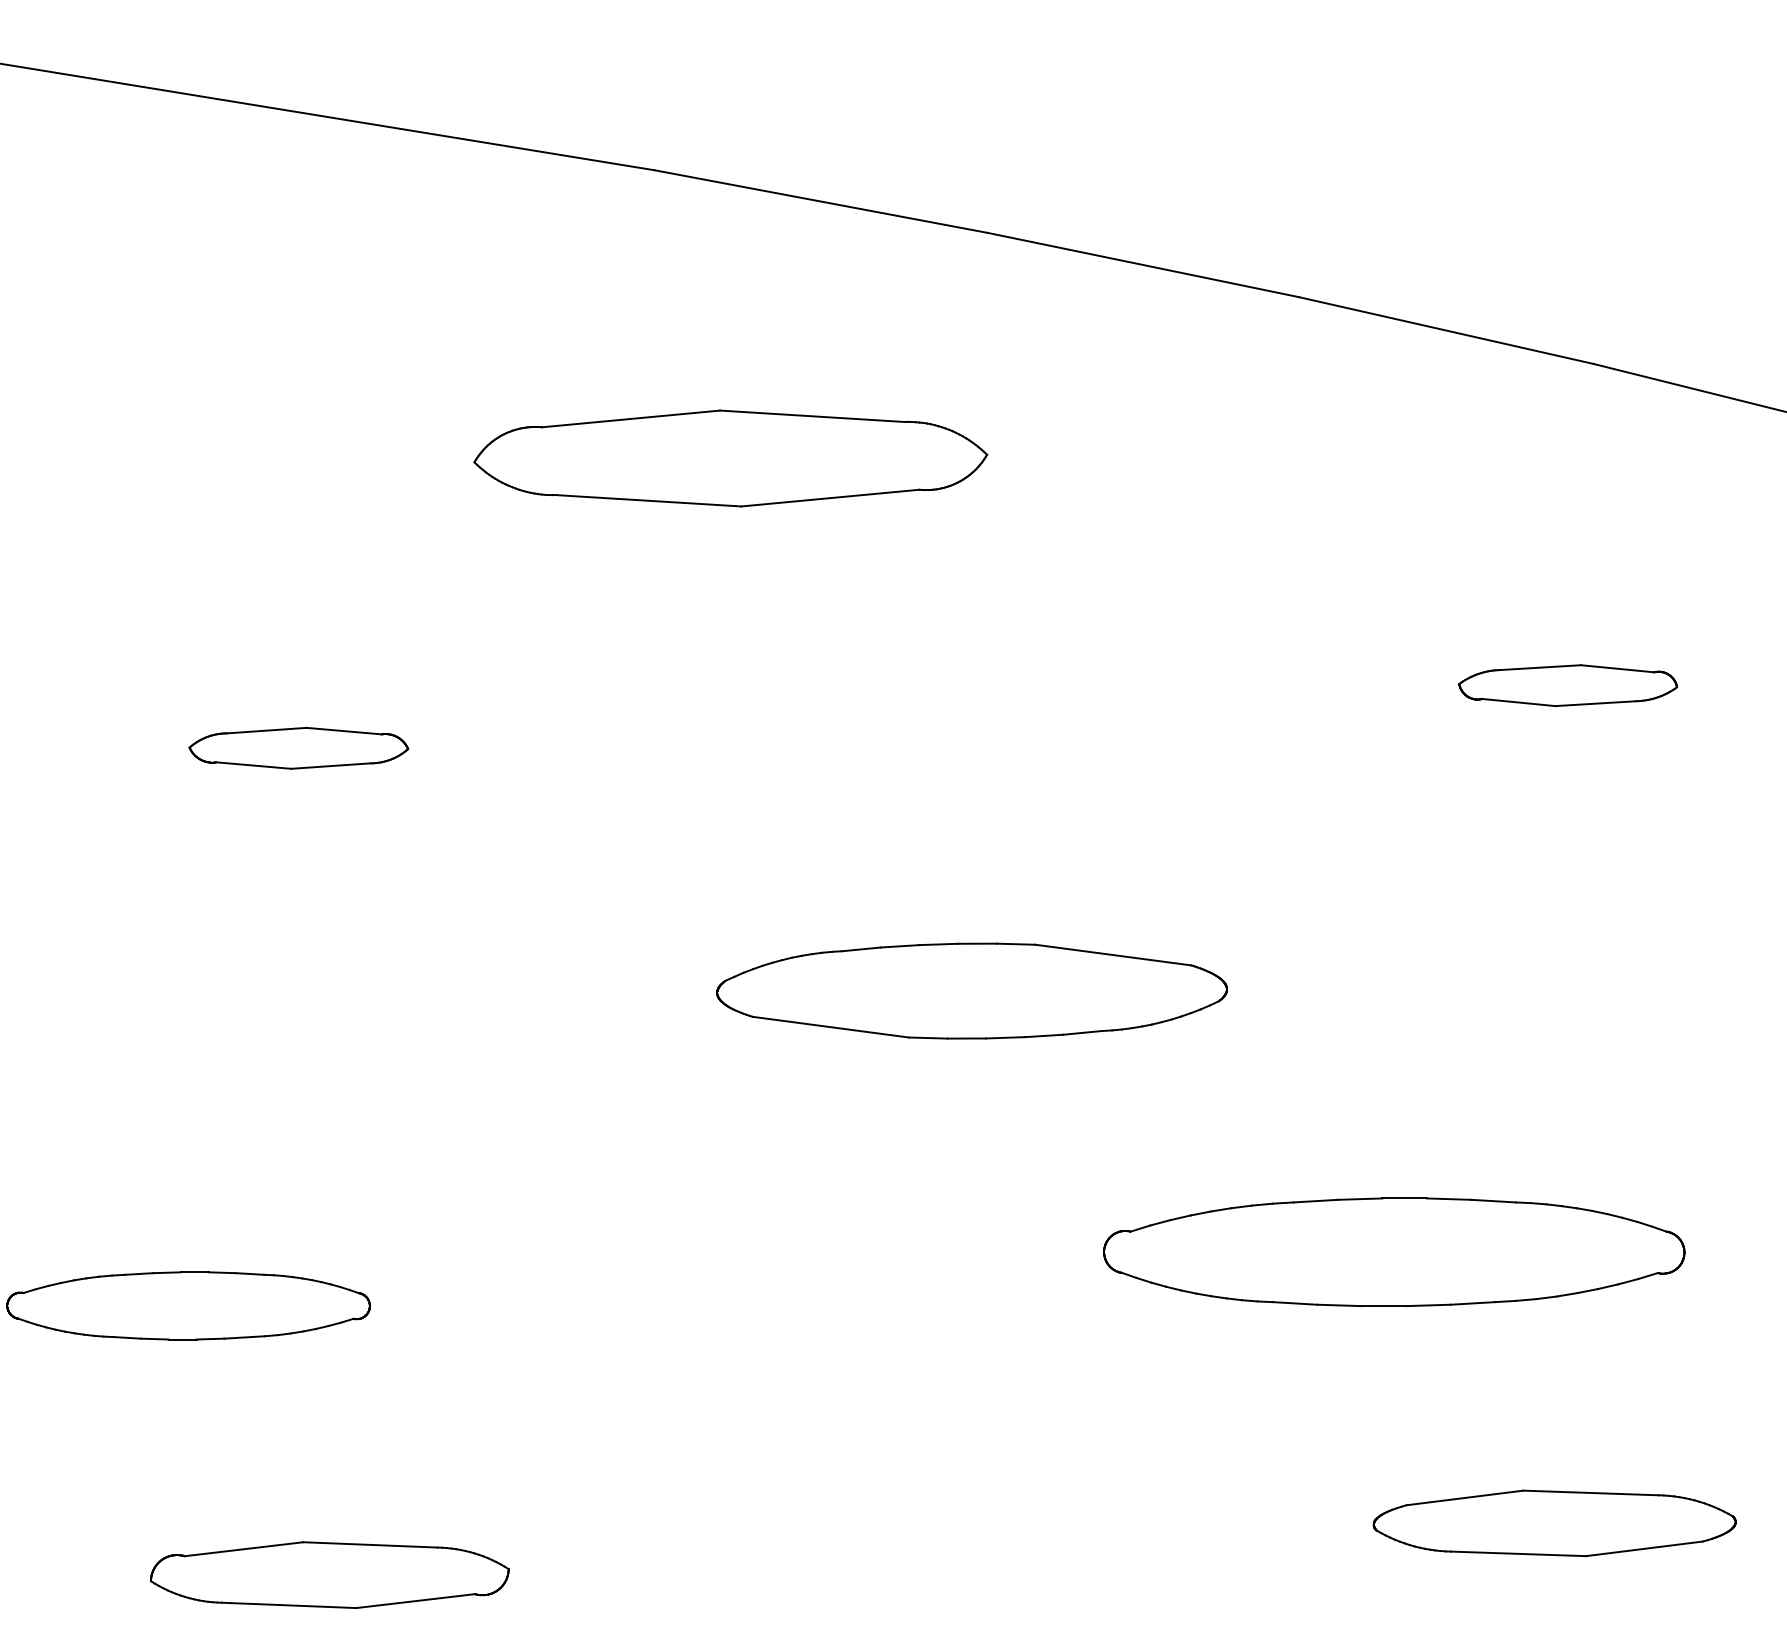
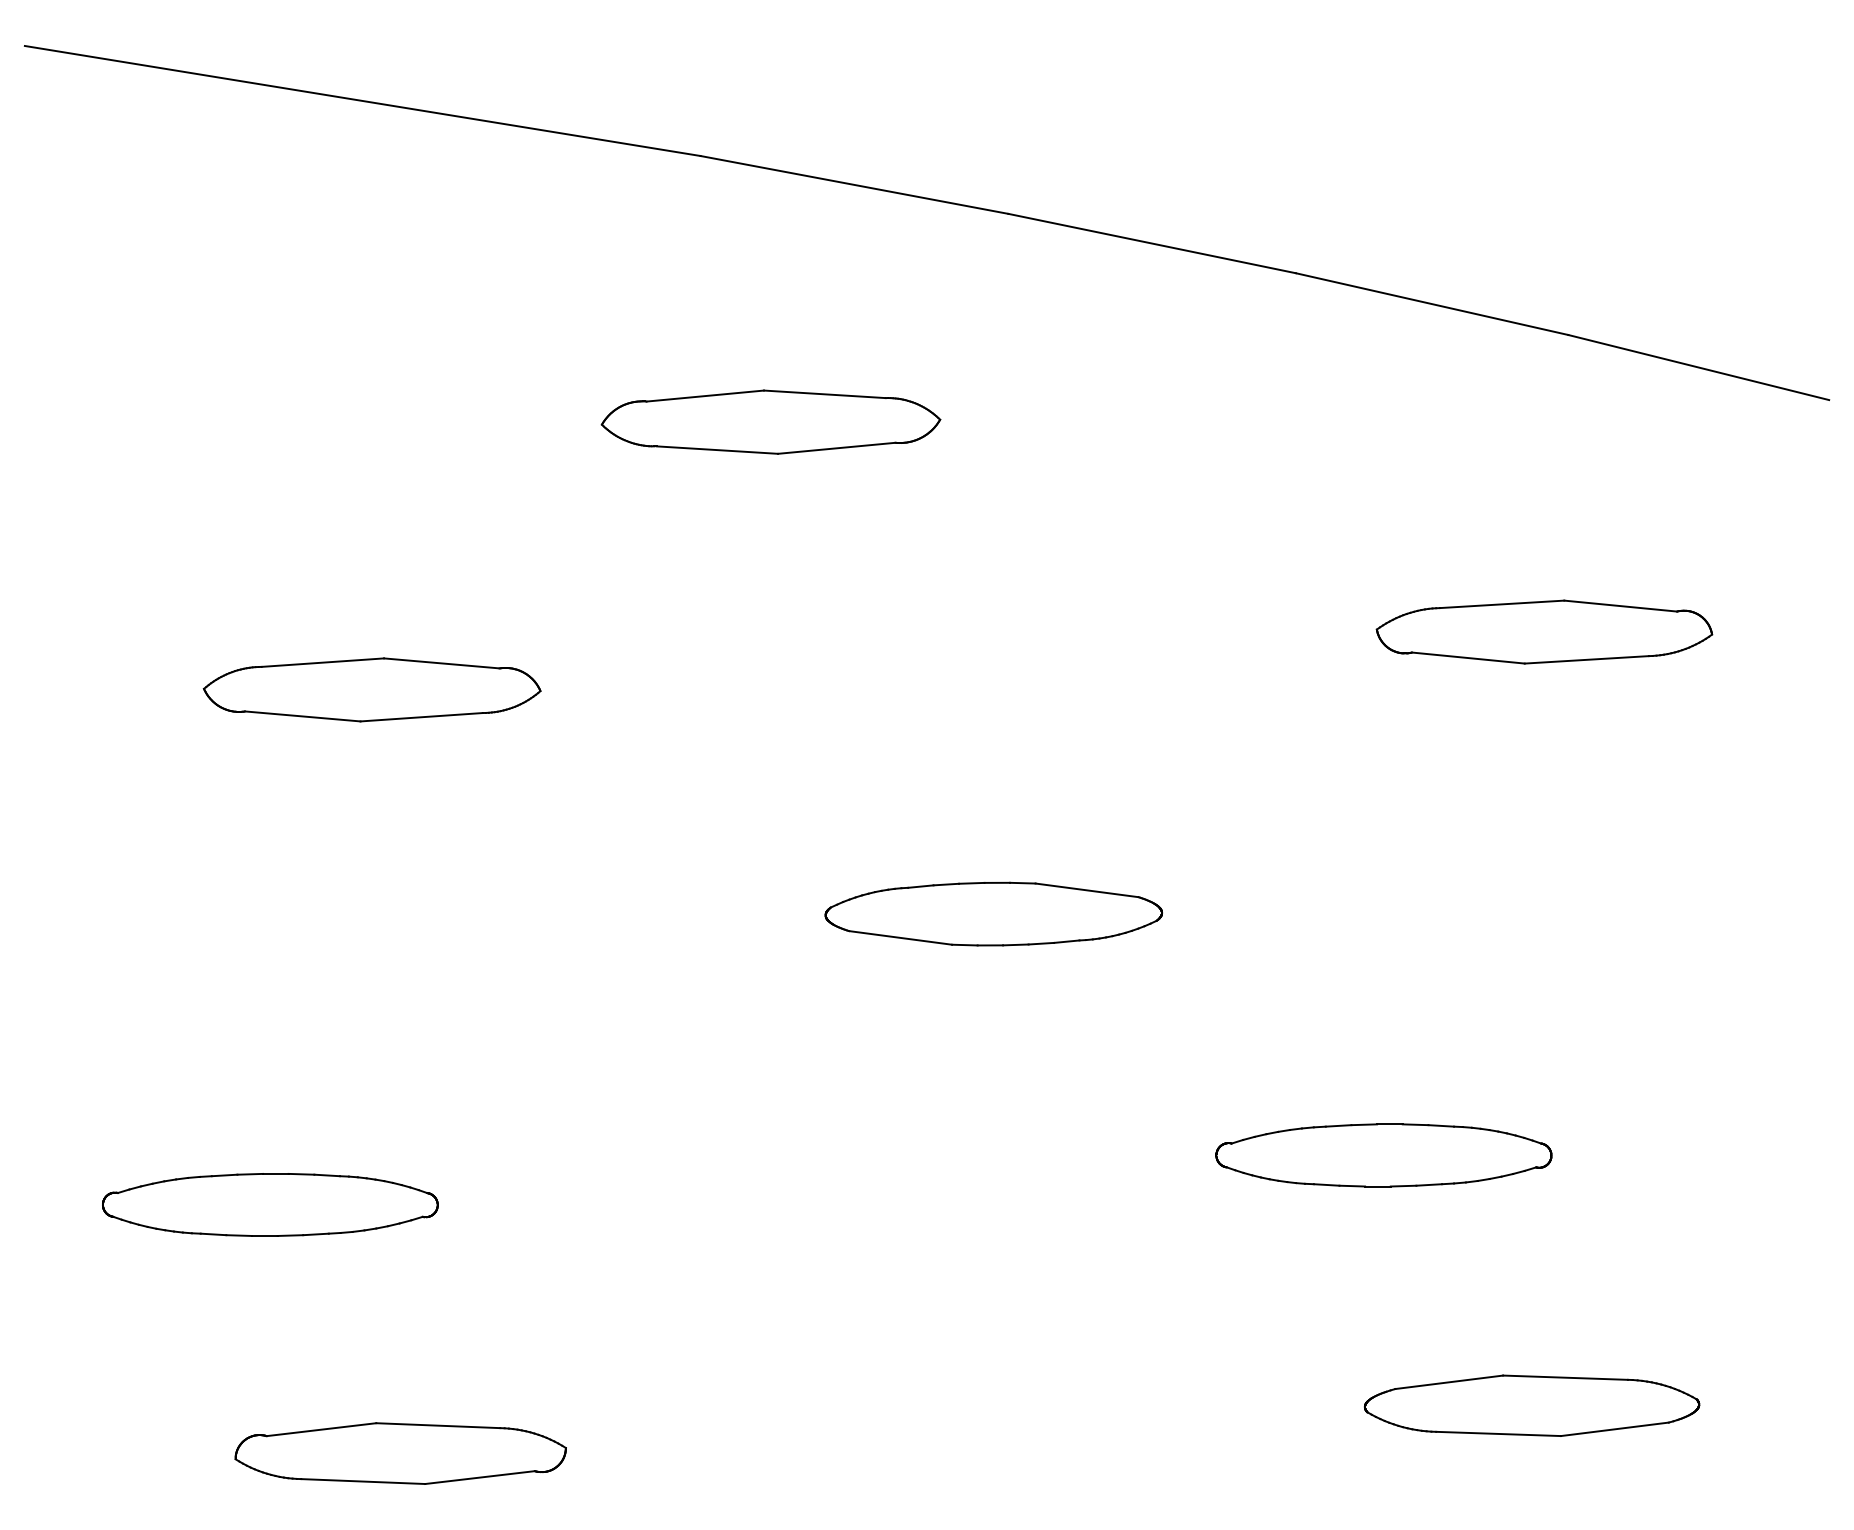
part: (730, 457) -> (770, 421), size x0.71
part: (1568, 685) -> (1544, 631), size x1.67
part: (298, 747) -> (371, 689), size x1.67
part: (971, 990) -> (993, 913), size x0.71
part: (1393, 1252) -> (1383, 1155), size x0.62

